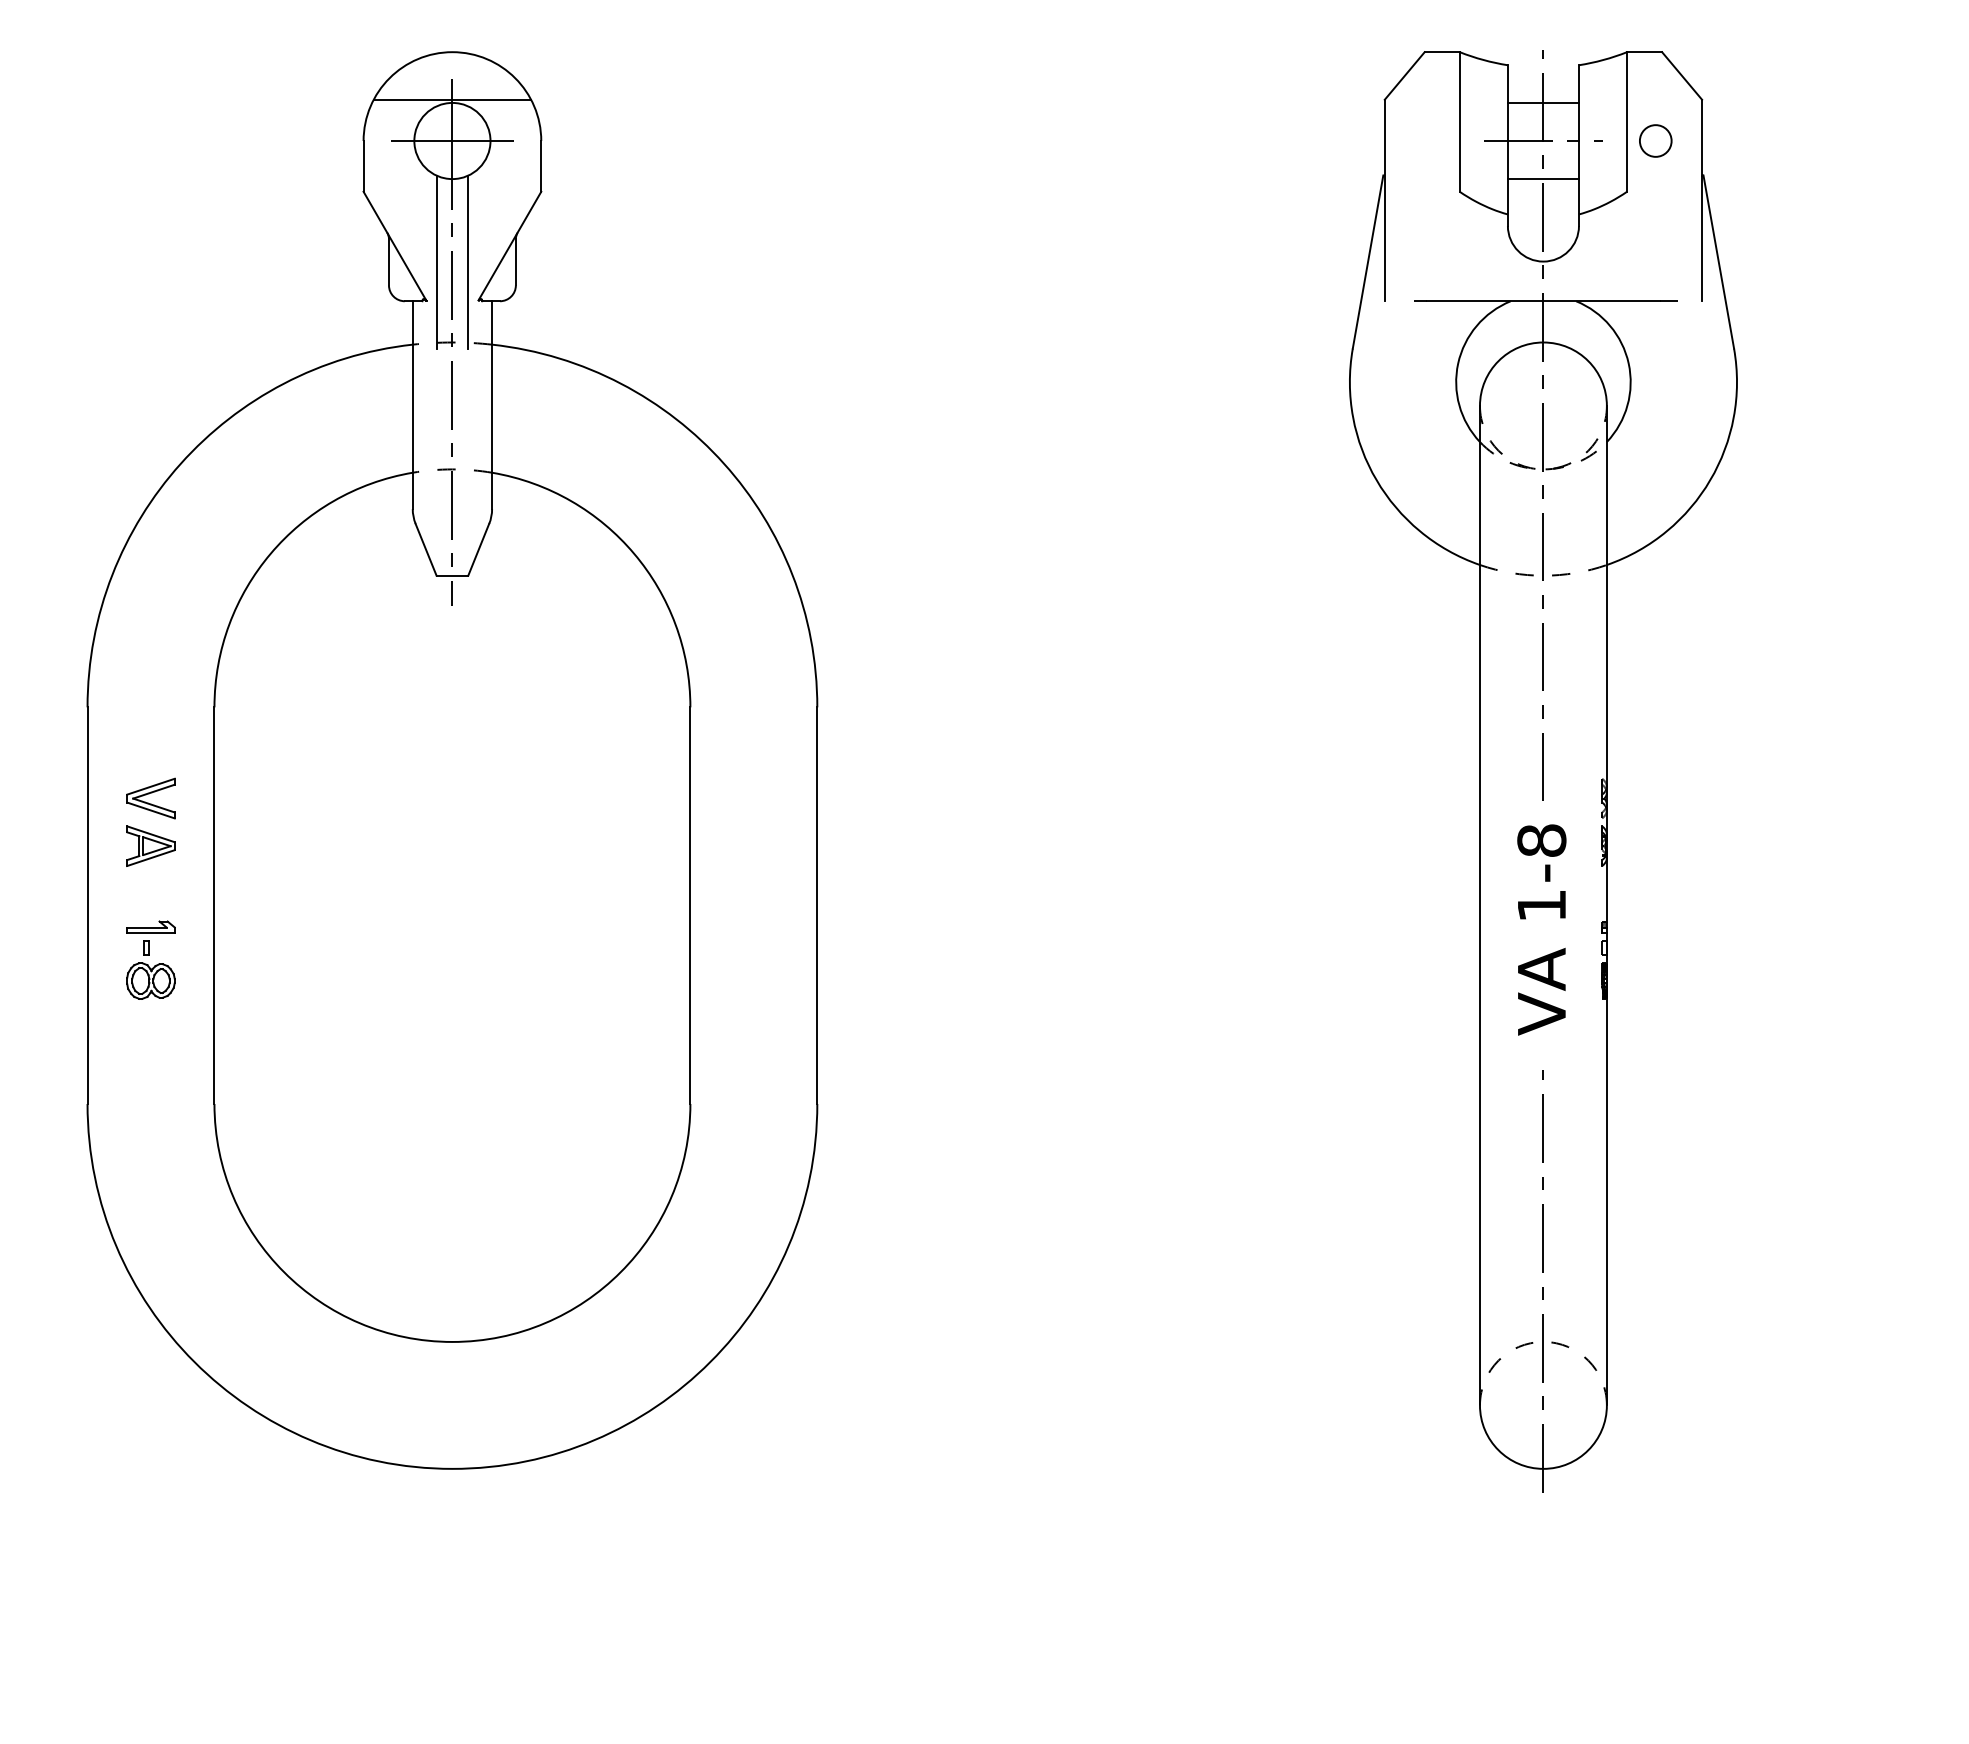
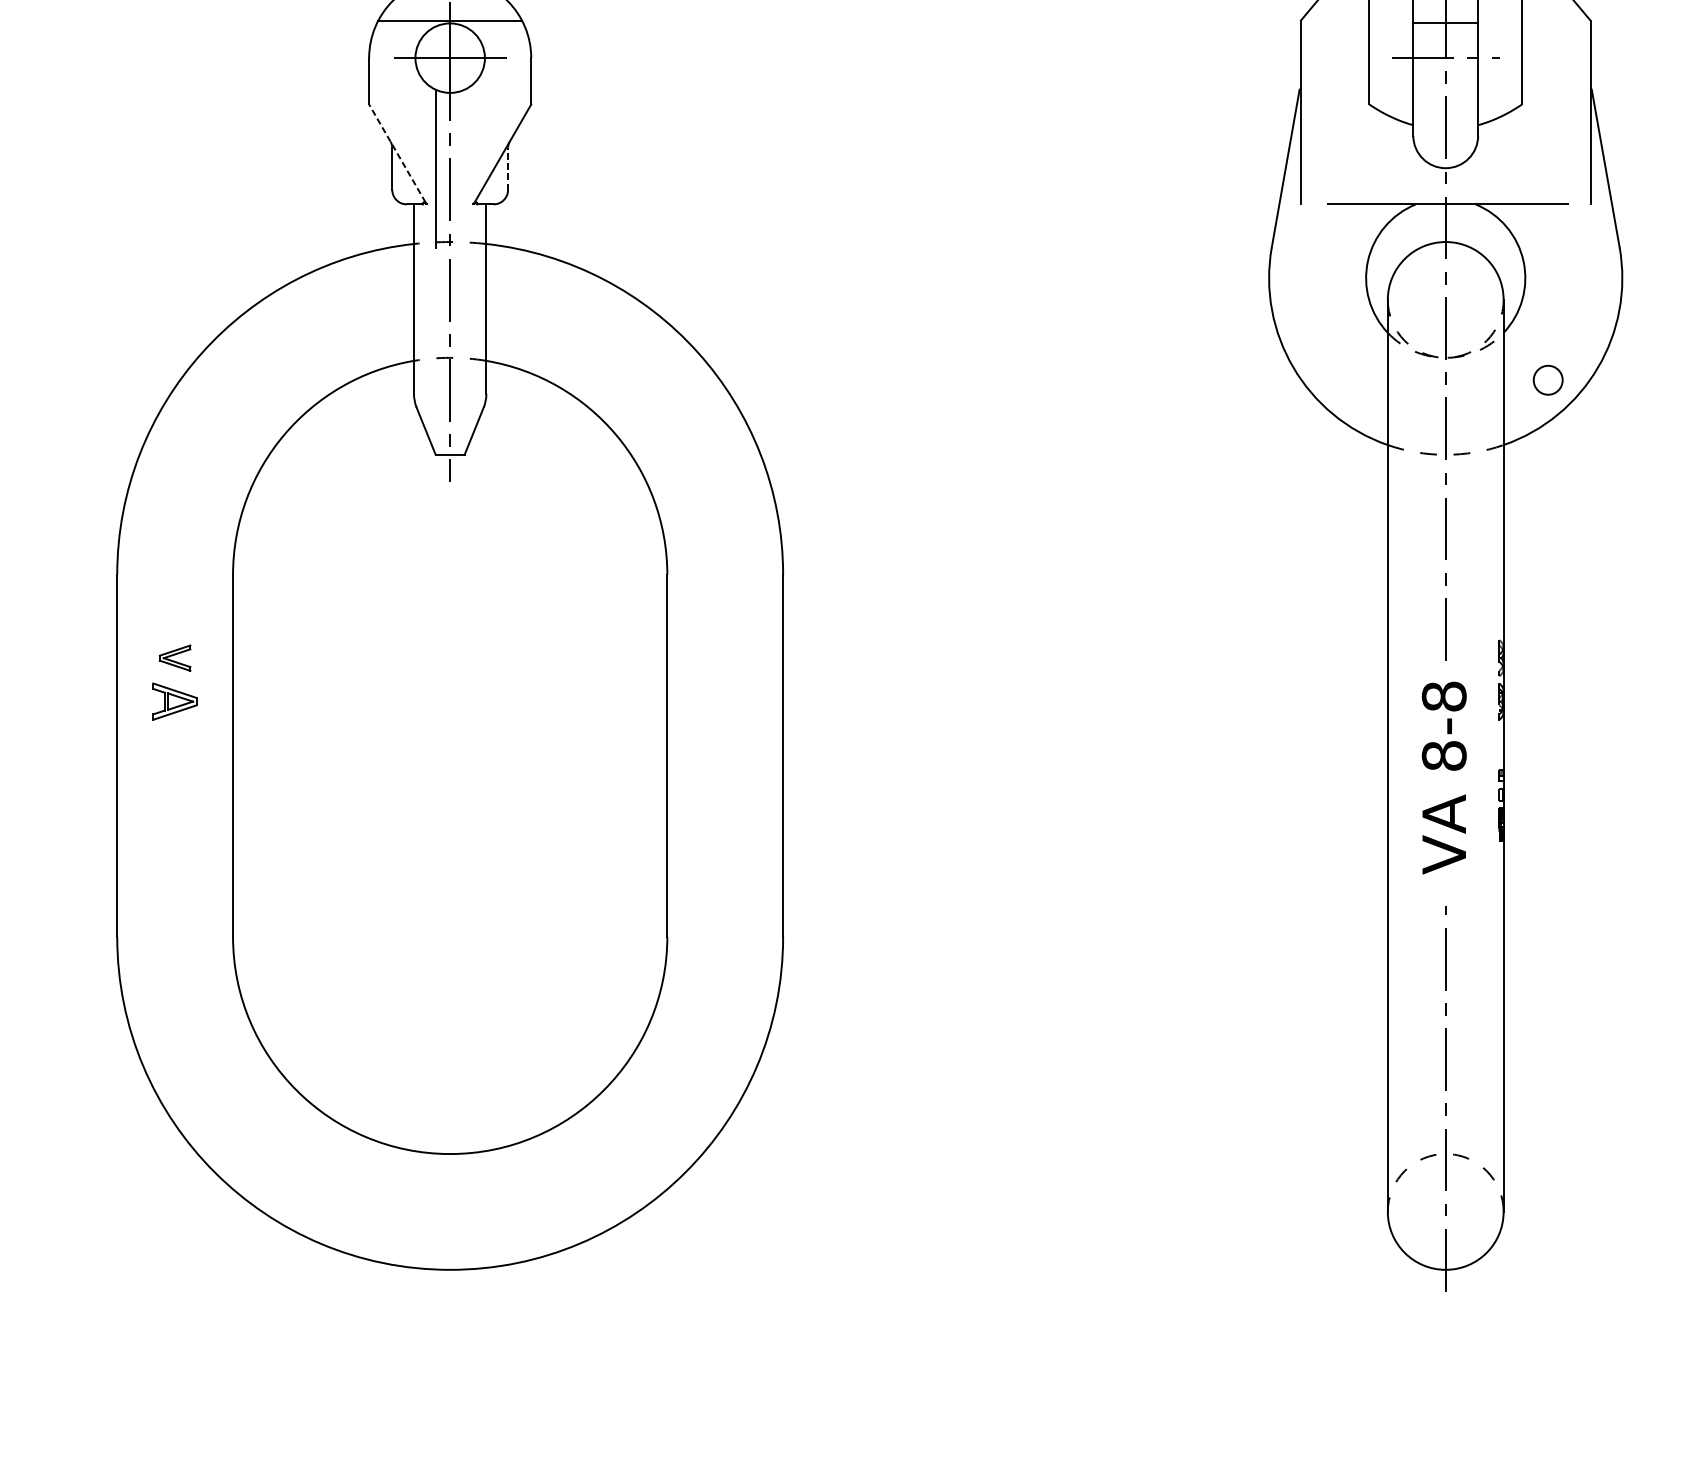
circle: (1655, 140) -> (1547, 379), moved
line: (1542, 179) -> (1444, 93), removed
line: (394, 245) -> (397, 153), solid -> dashed
line: (468, 261) -> (464, 168), removed
line: (515, 261) -> (507, 168), solid -> dashed
part: (150, 798) -> (174, 658), size x0.7
text: (1541, 905) -> (1443, 755), 1-8 -> 8-8
part: (150, 959) -> (174, 805), removed

